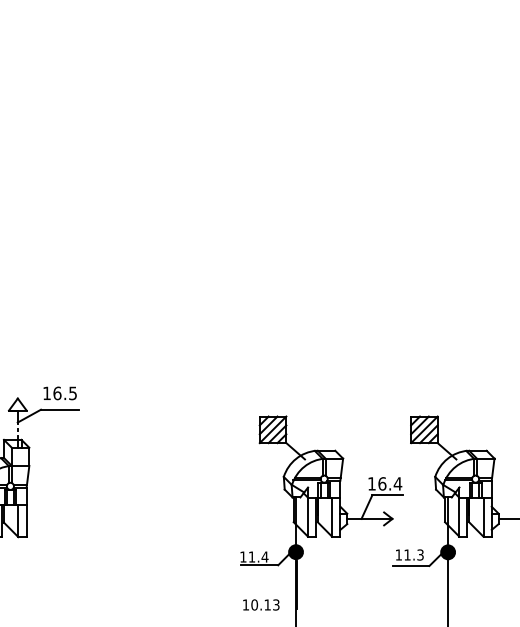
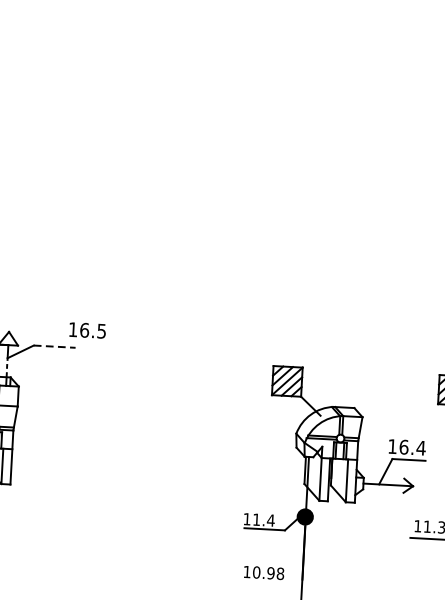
text: (59, 393) -> (86, 330), moved
line: (60, 409) -> (55, 346), solid -> dashed
text: (271, 604) -> (275, 573), 10.13 -> 10.98

